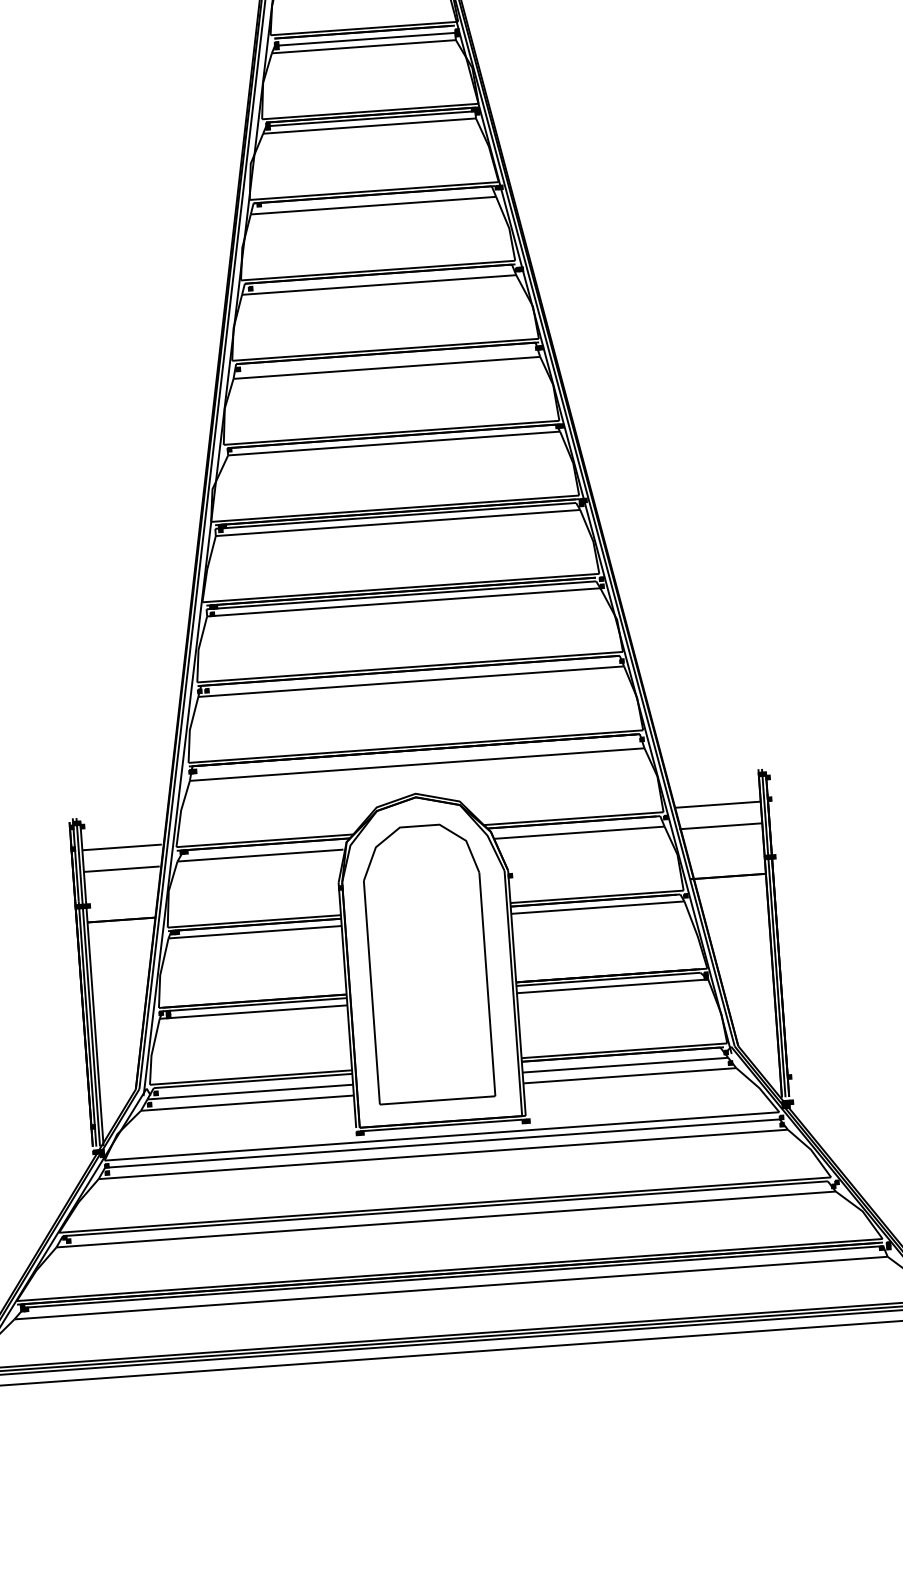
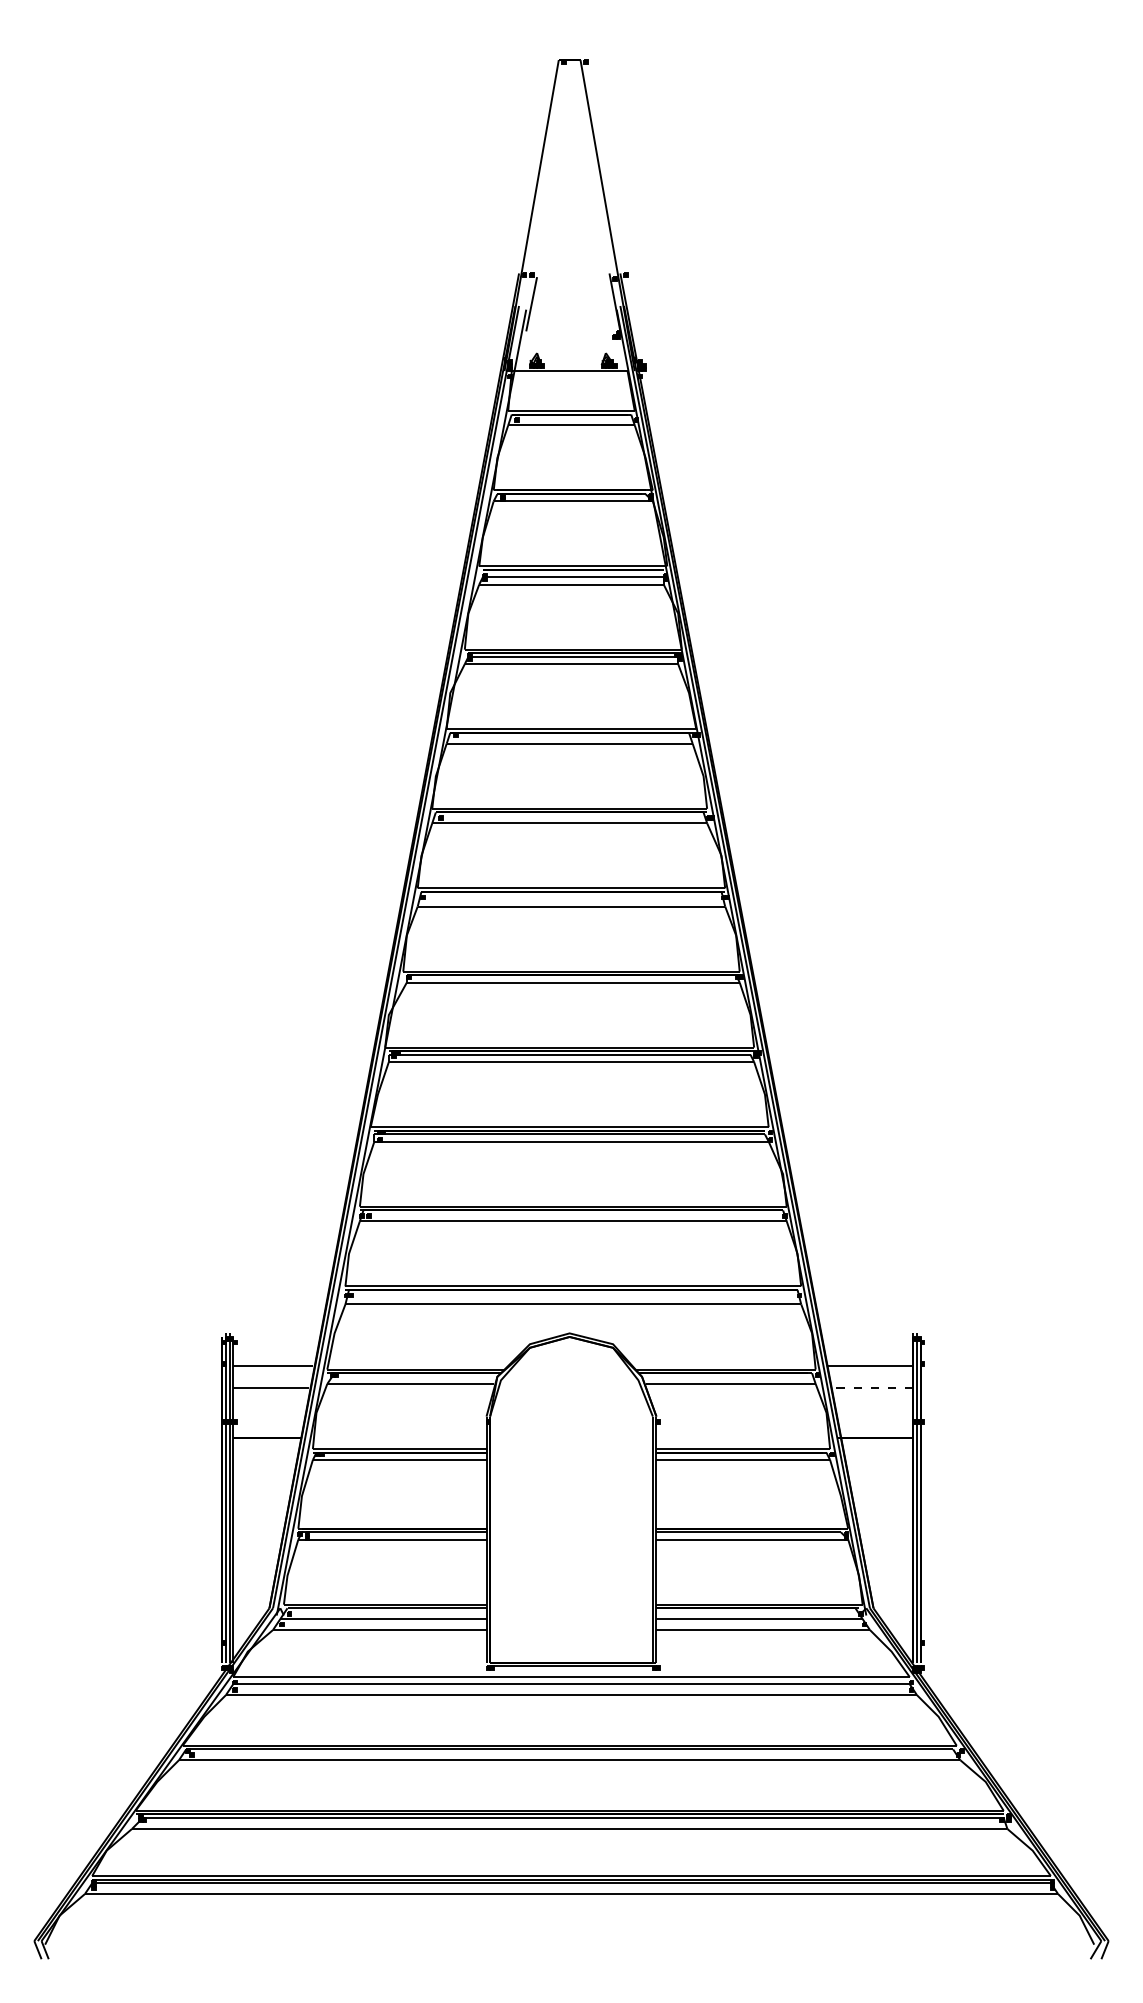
line: (720, 826) -> (871, 1387), solid -> dashed
part: (427, 963) -> (569, 1503), removed

